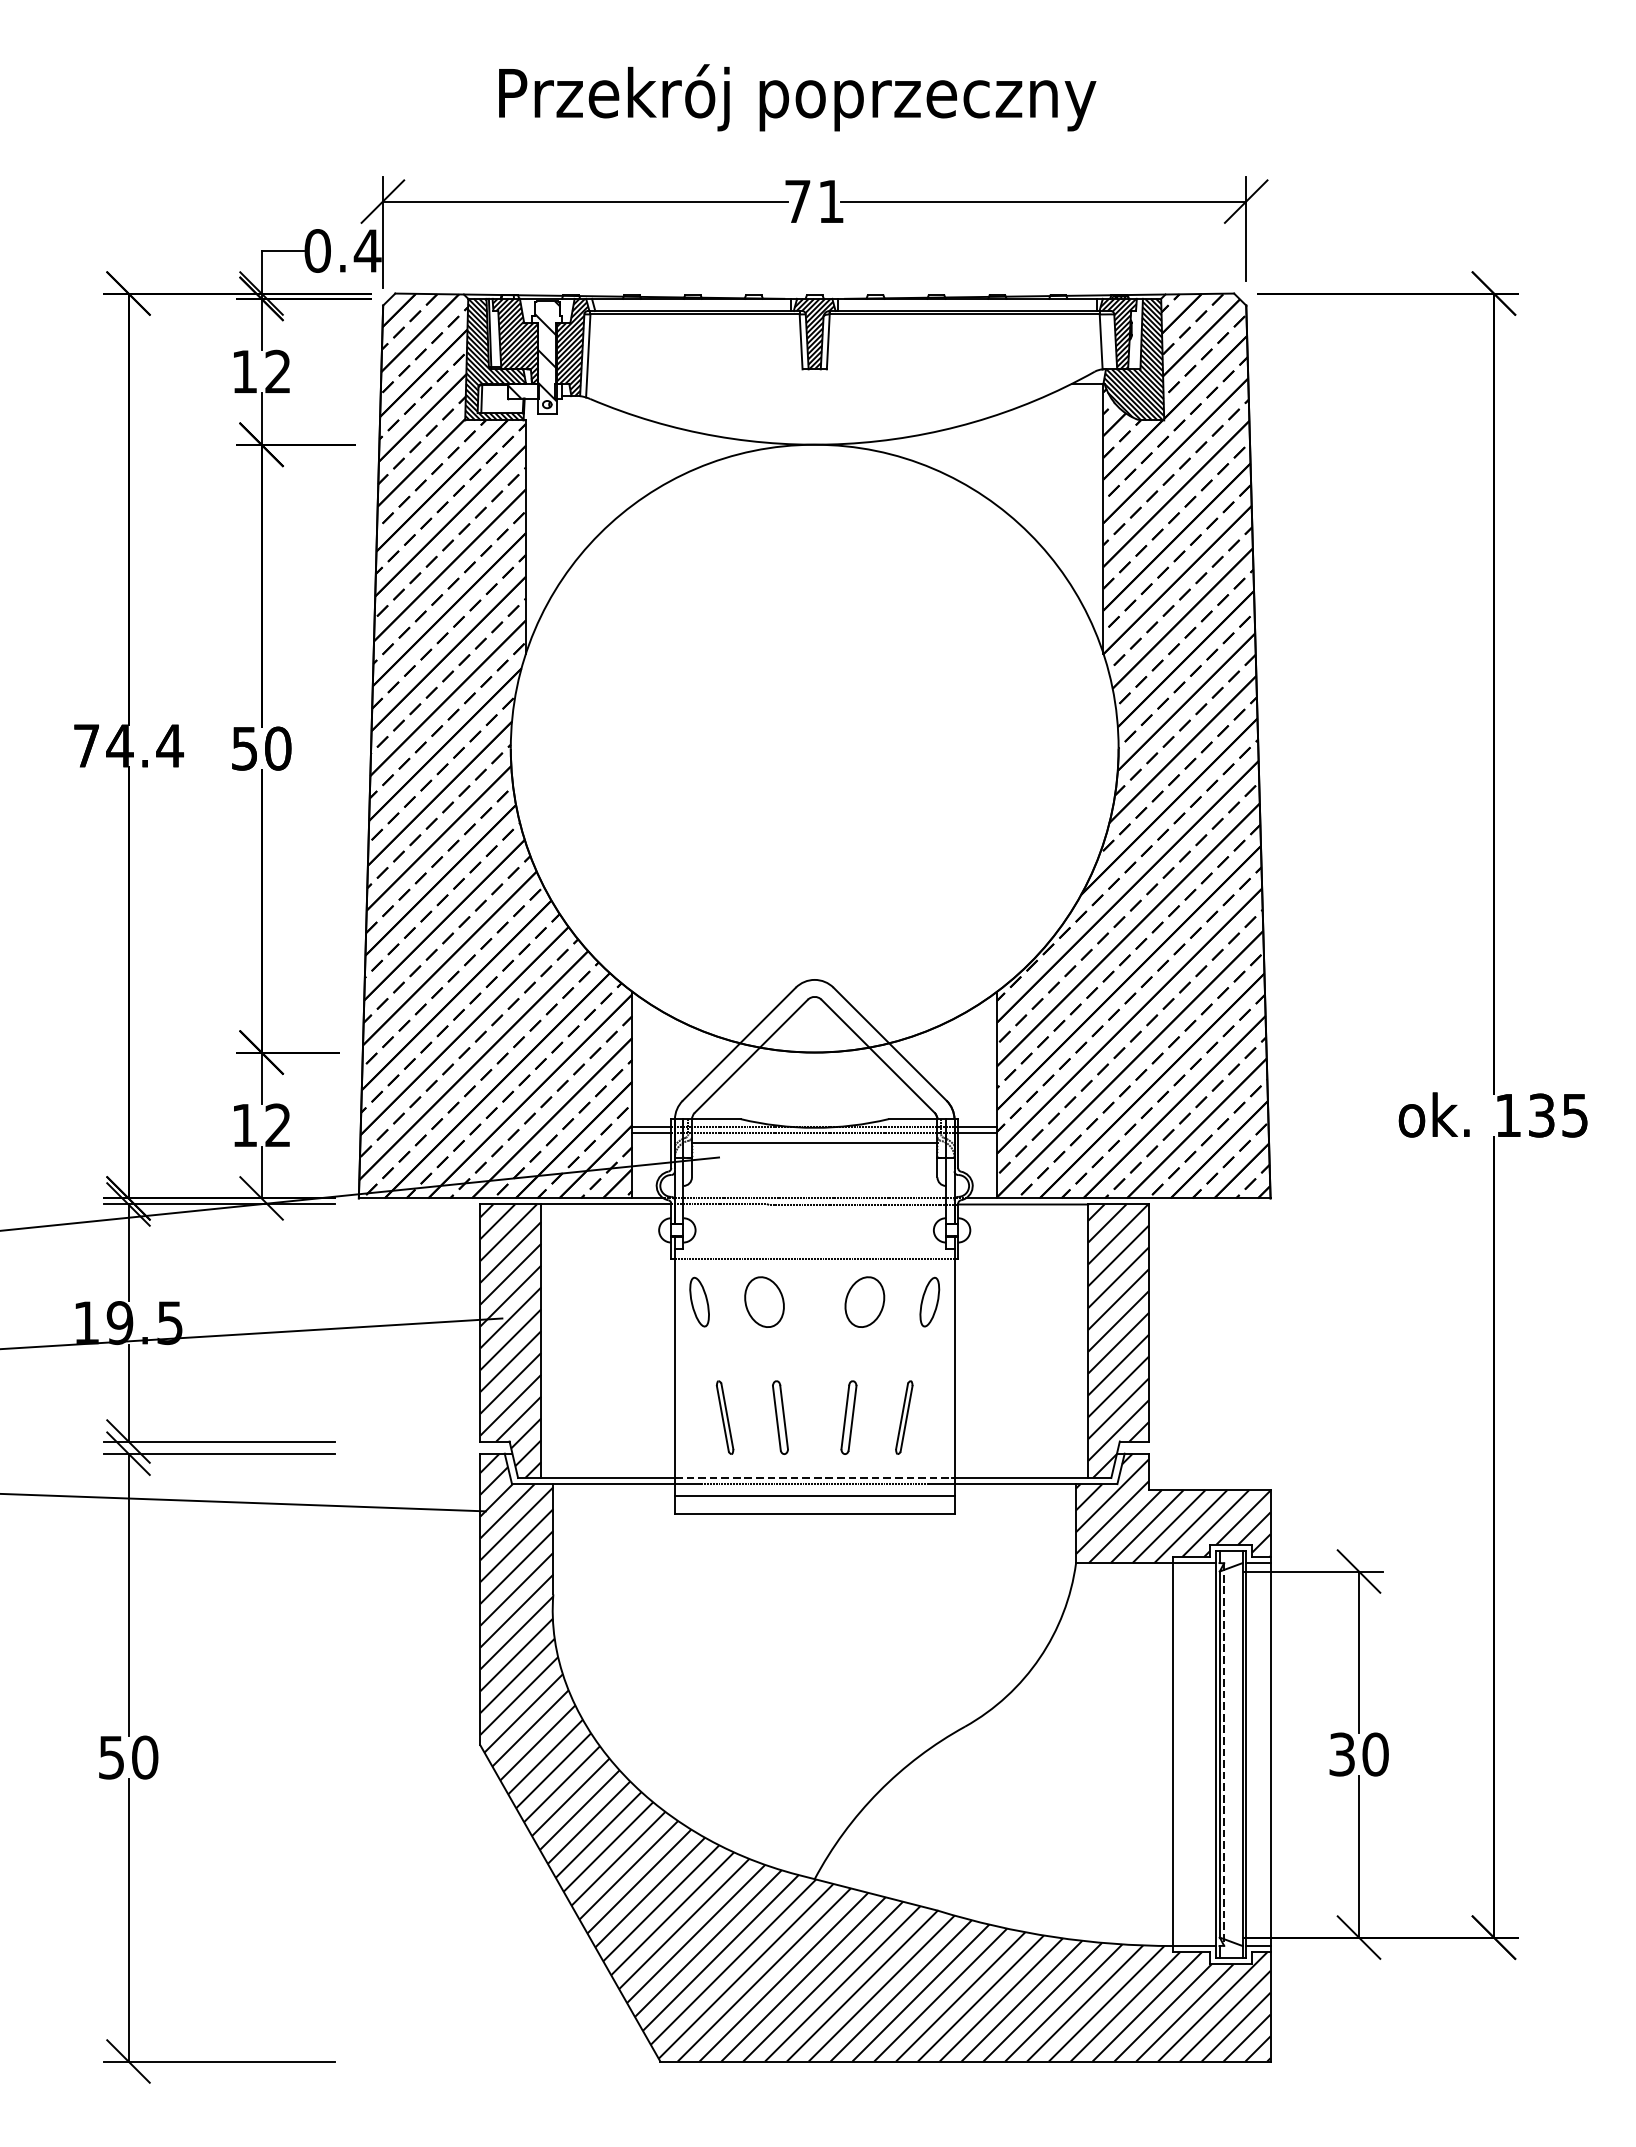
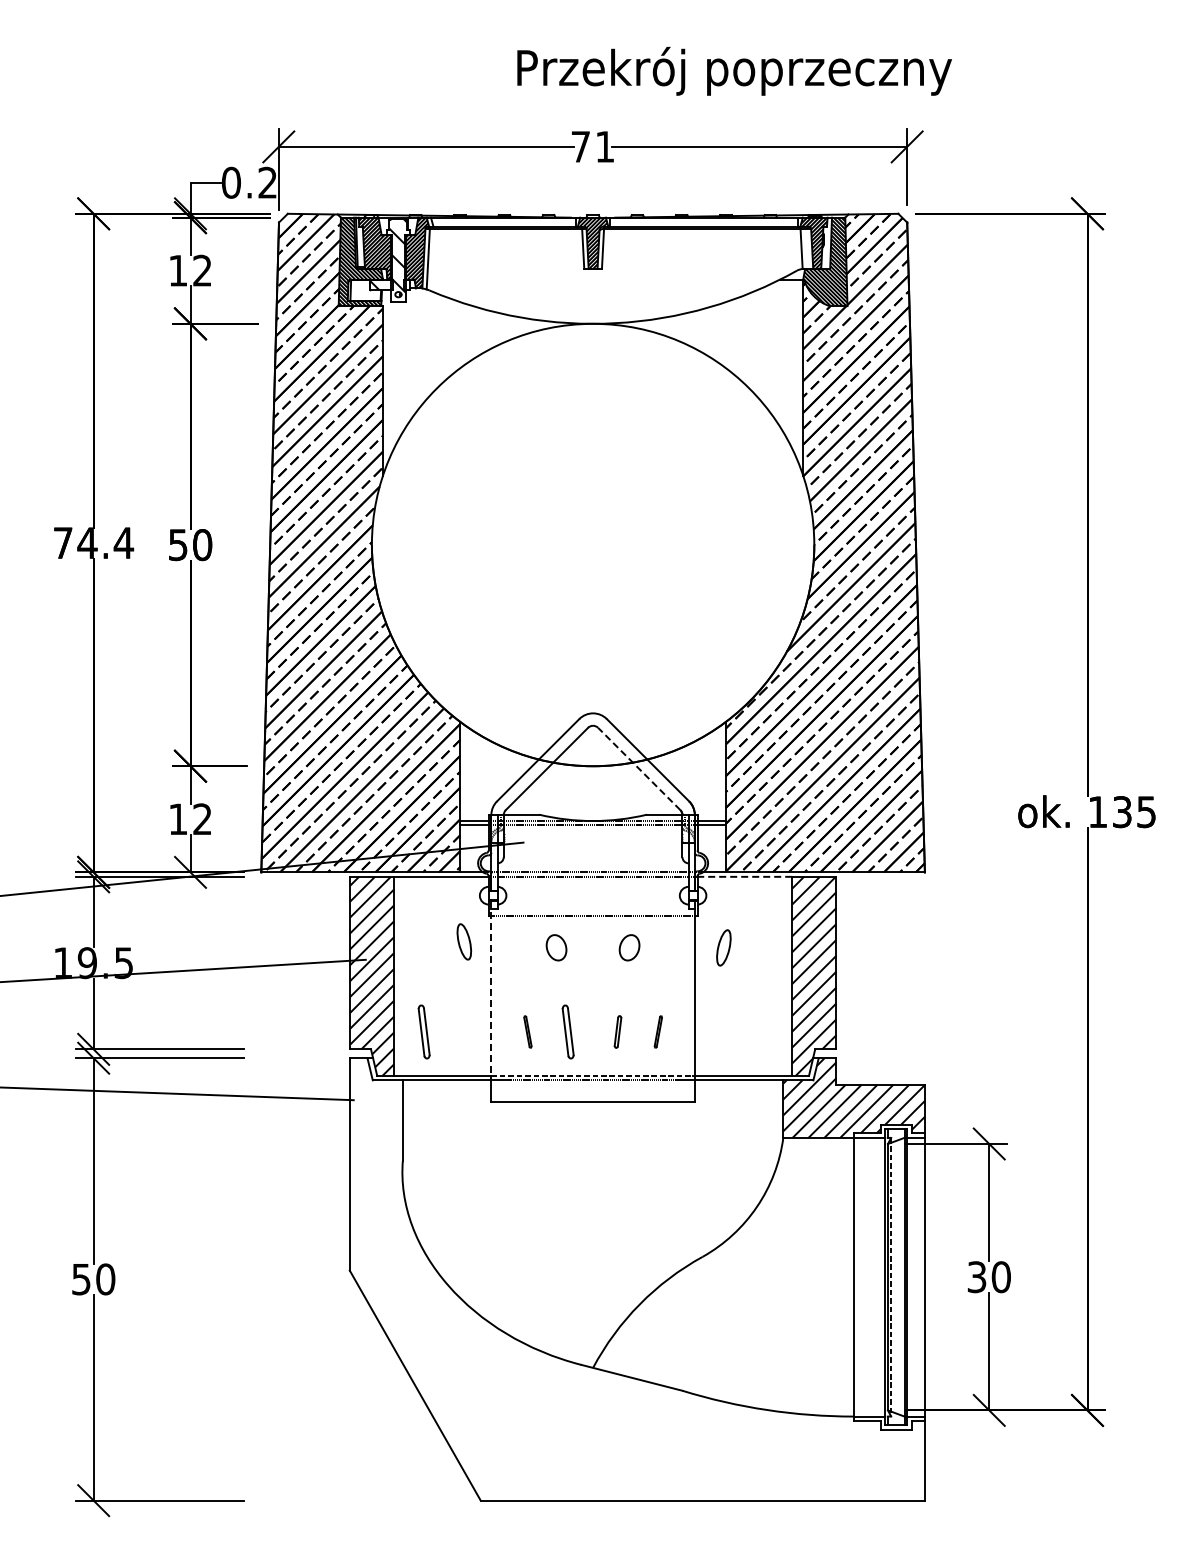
text: (797, 96) -> (734, 70), moved
text: (367, 250) -> (267, 182), 0.4 -> 0.2
line: (877, 1055) -> (638, 768), solid -> dashed
line: (813, 1143) -> (592, 832), removed
line: (1022, 1204) -> (744, 876), solid -> dashed
part: (699, 1301) -> (464, 941), moved
part: (764, 1301) -> (556, 947), size x0.7
part: (864, 1301) -> (629, 947), size x0.7
part: (929, 1301) -> (723, 947), moved
line: (675, 1357) -> (491, 988), solid -> dashed
part: (581, 1416) -> (423, 1031), added
part: (724, 1416) -> (527, 1031), size x0.6
part: (848, 1416) -> (617, 1031), size x0.6
part: (904, 1416) -> (658, 1031), size x0.6
line: (813, 1495) -> (592, 1088), removed
hatch: (874, 1757) -> (636, 1279), removed

